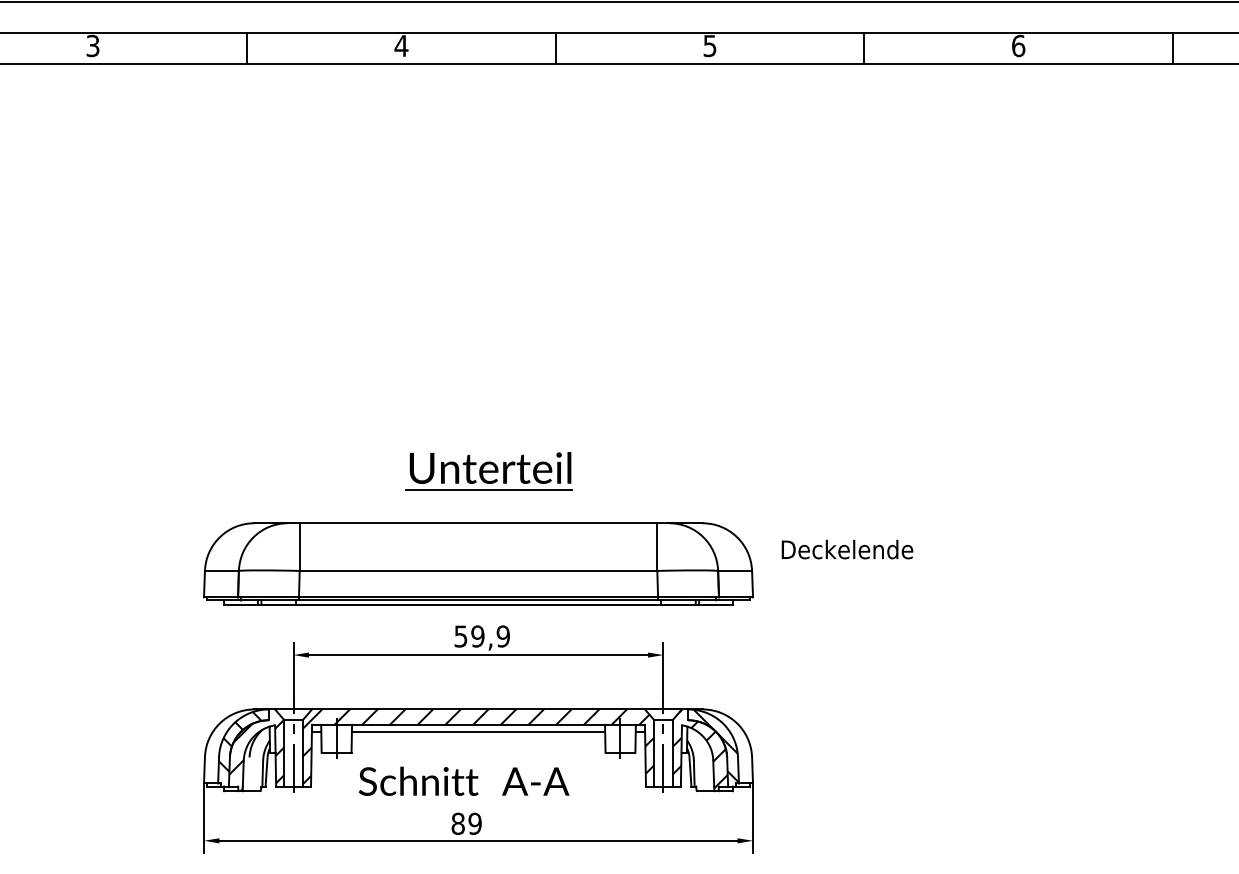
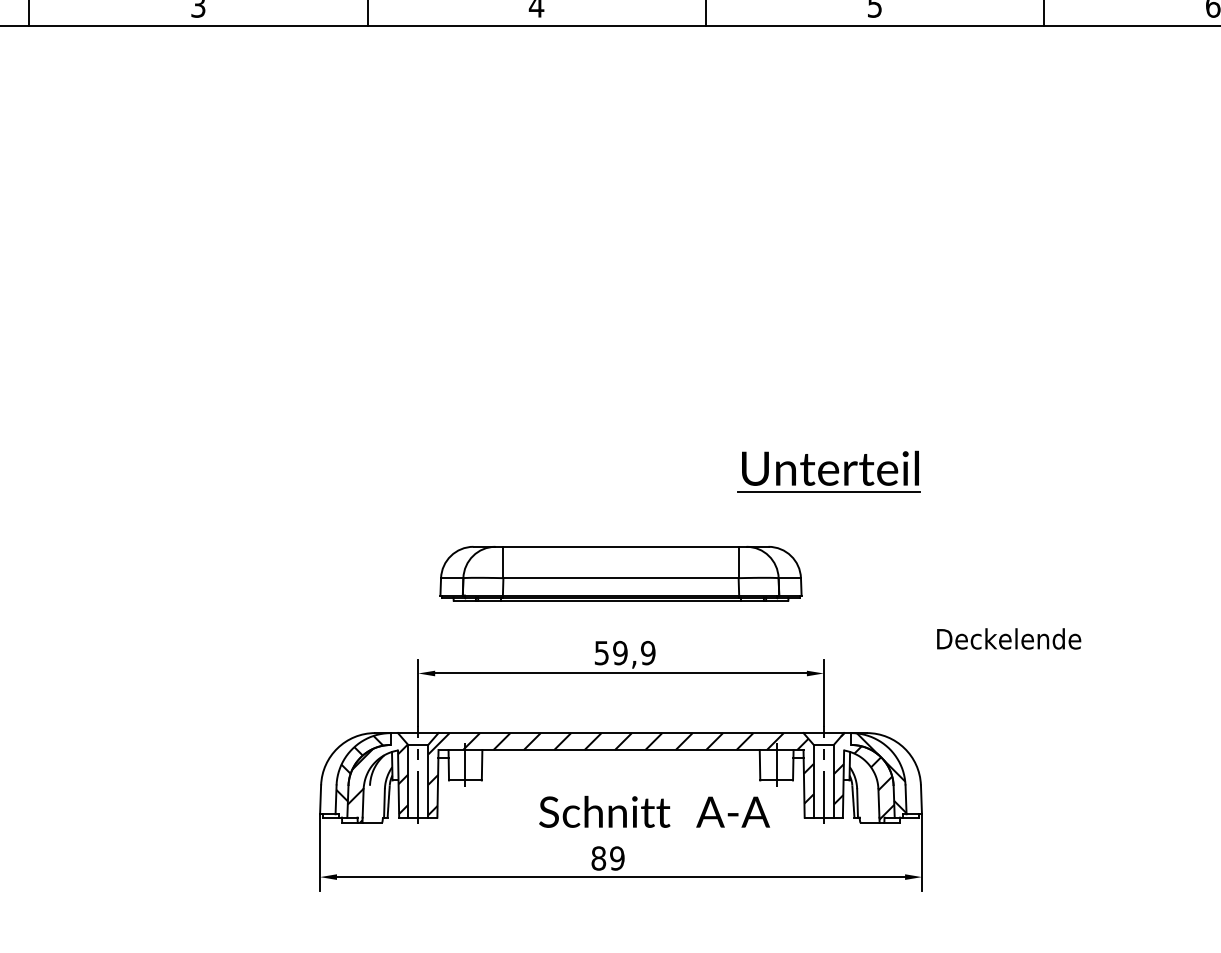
part: (488, 471) -> (828, 472), moved
text: (847, 549) -> (1009, 638), moved
part: (478, 563) -> (621, 573), size x0.6
line: (478, 731) -> (621, 757), removed
text: (463, 780) -> (653, 810), moved

